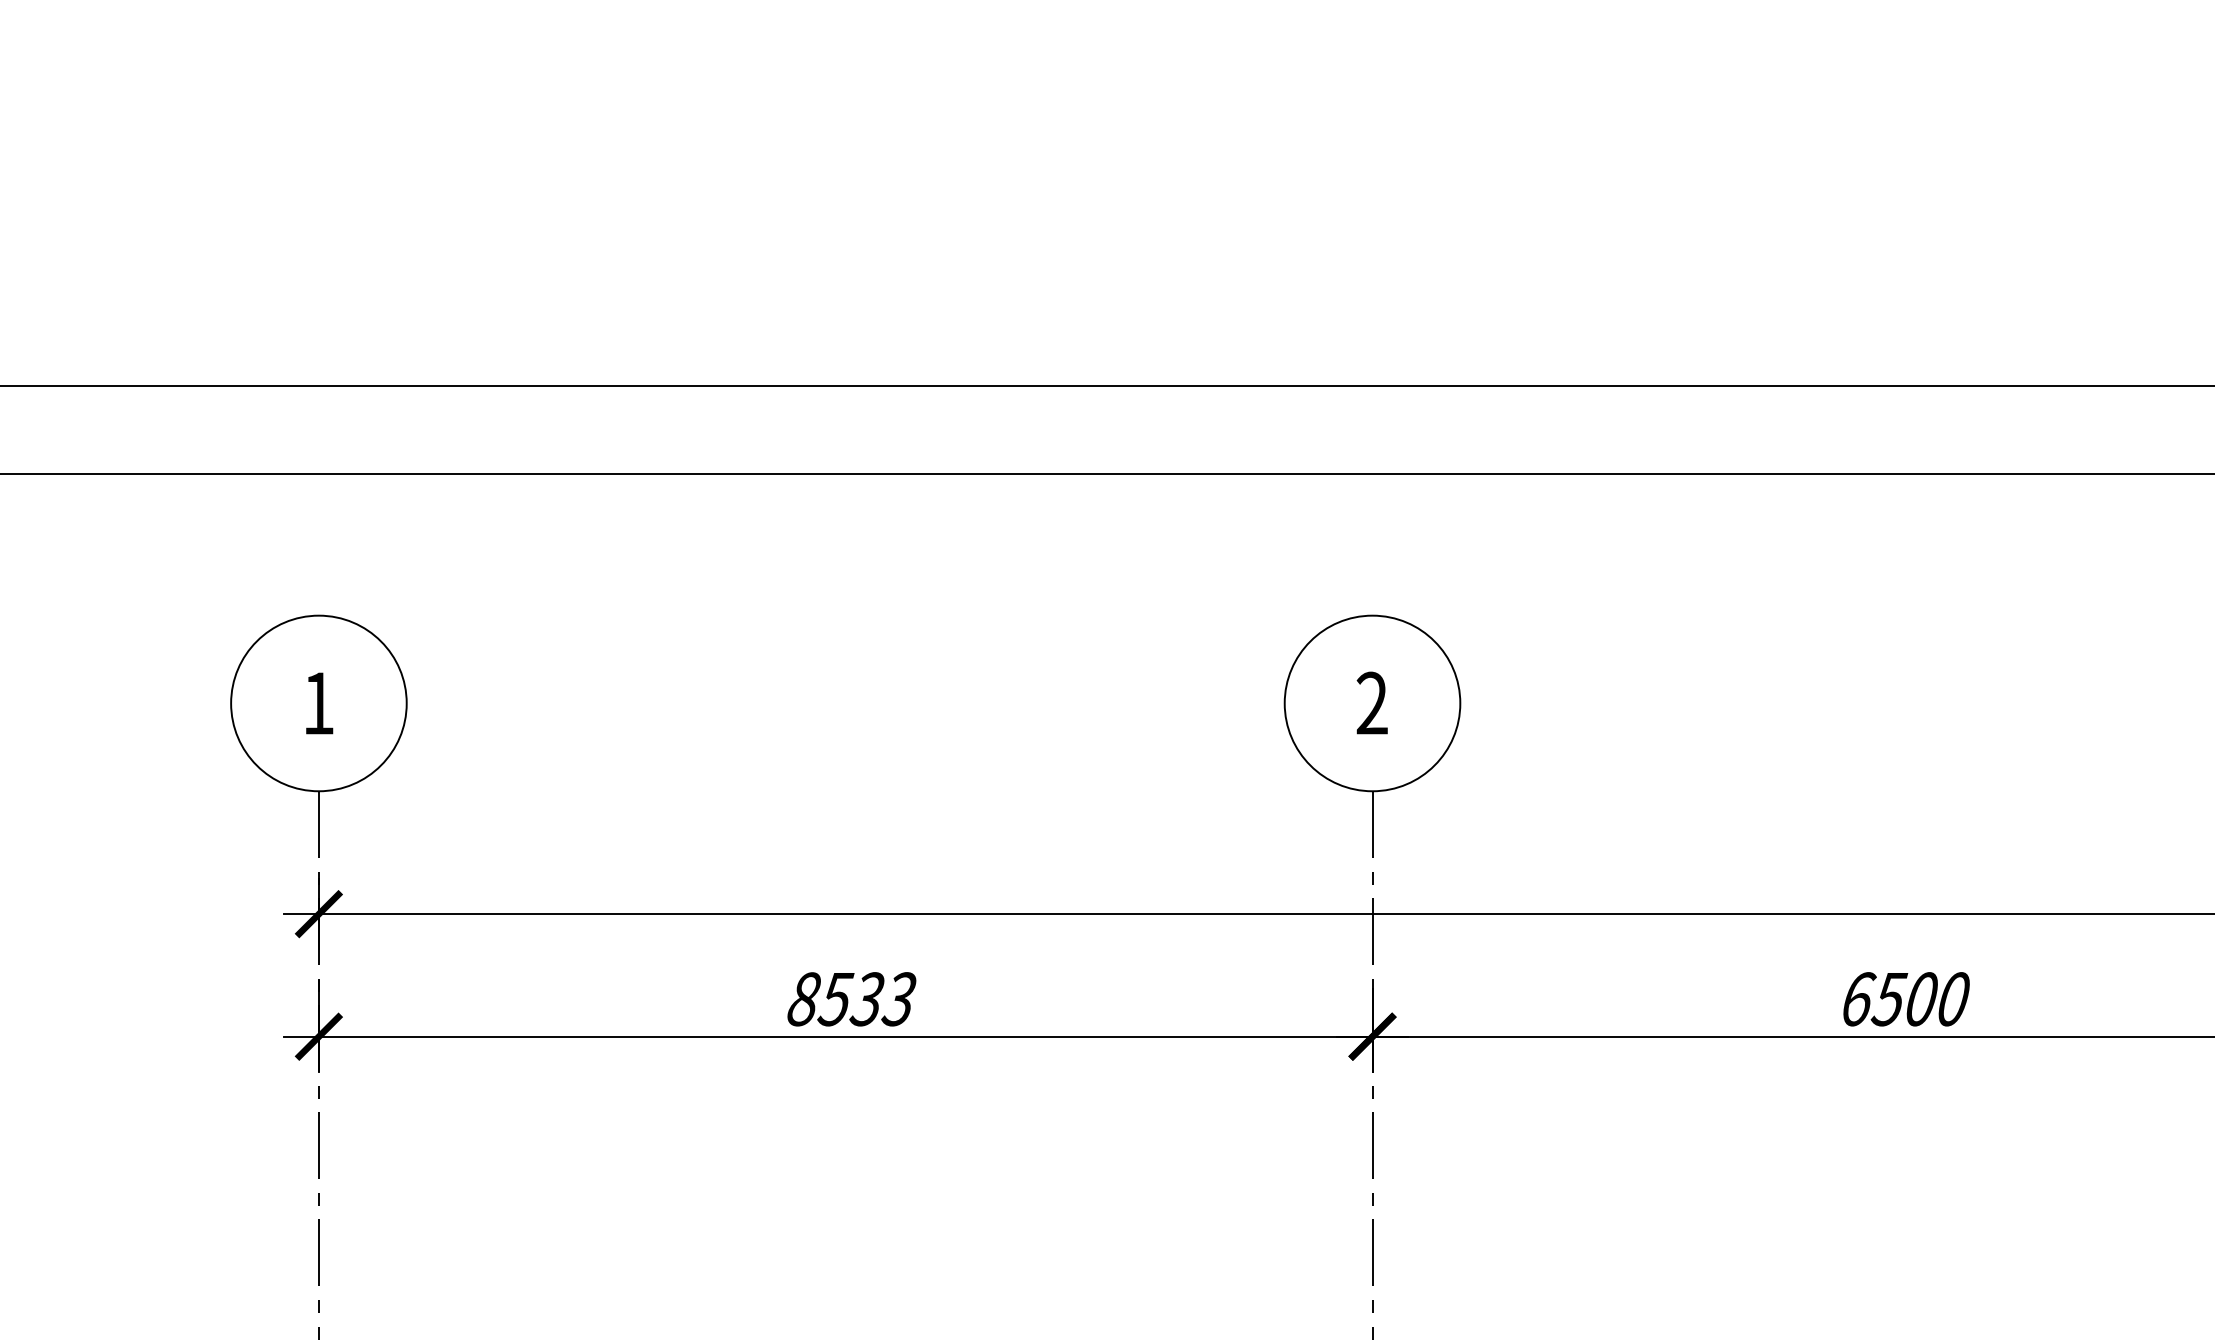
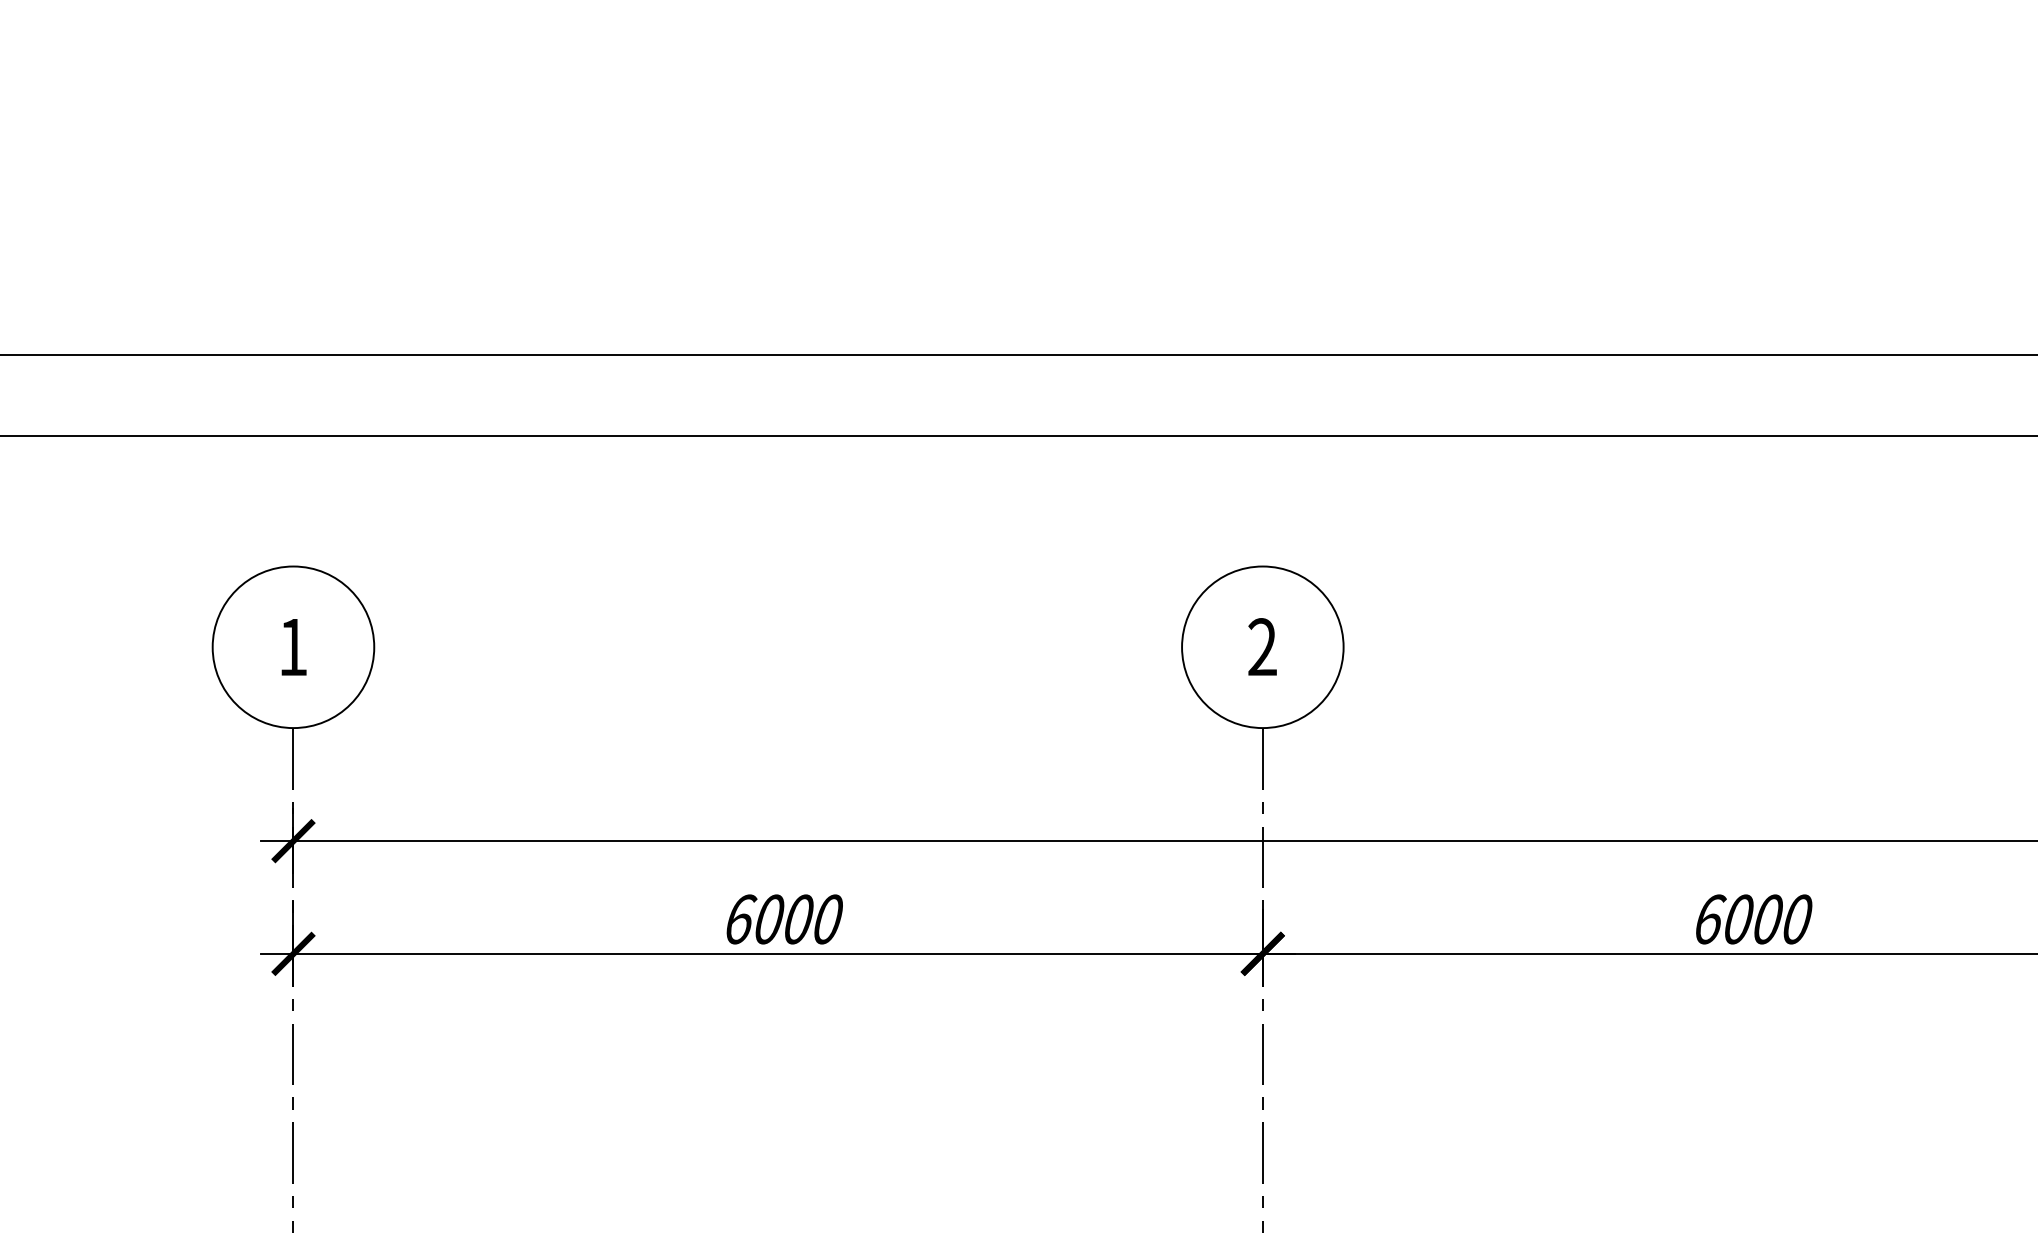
text: (851, 999) -> (783, 919), 8533 -> 6000
text: (1889, 999) -> (1738, 919), 6500 -> 6000

